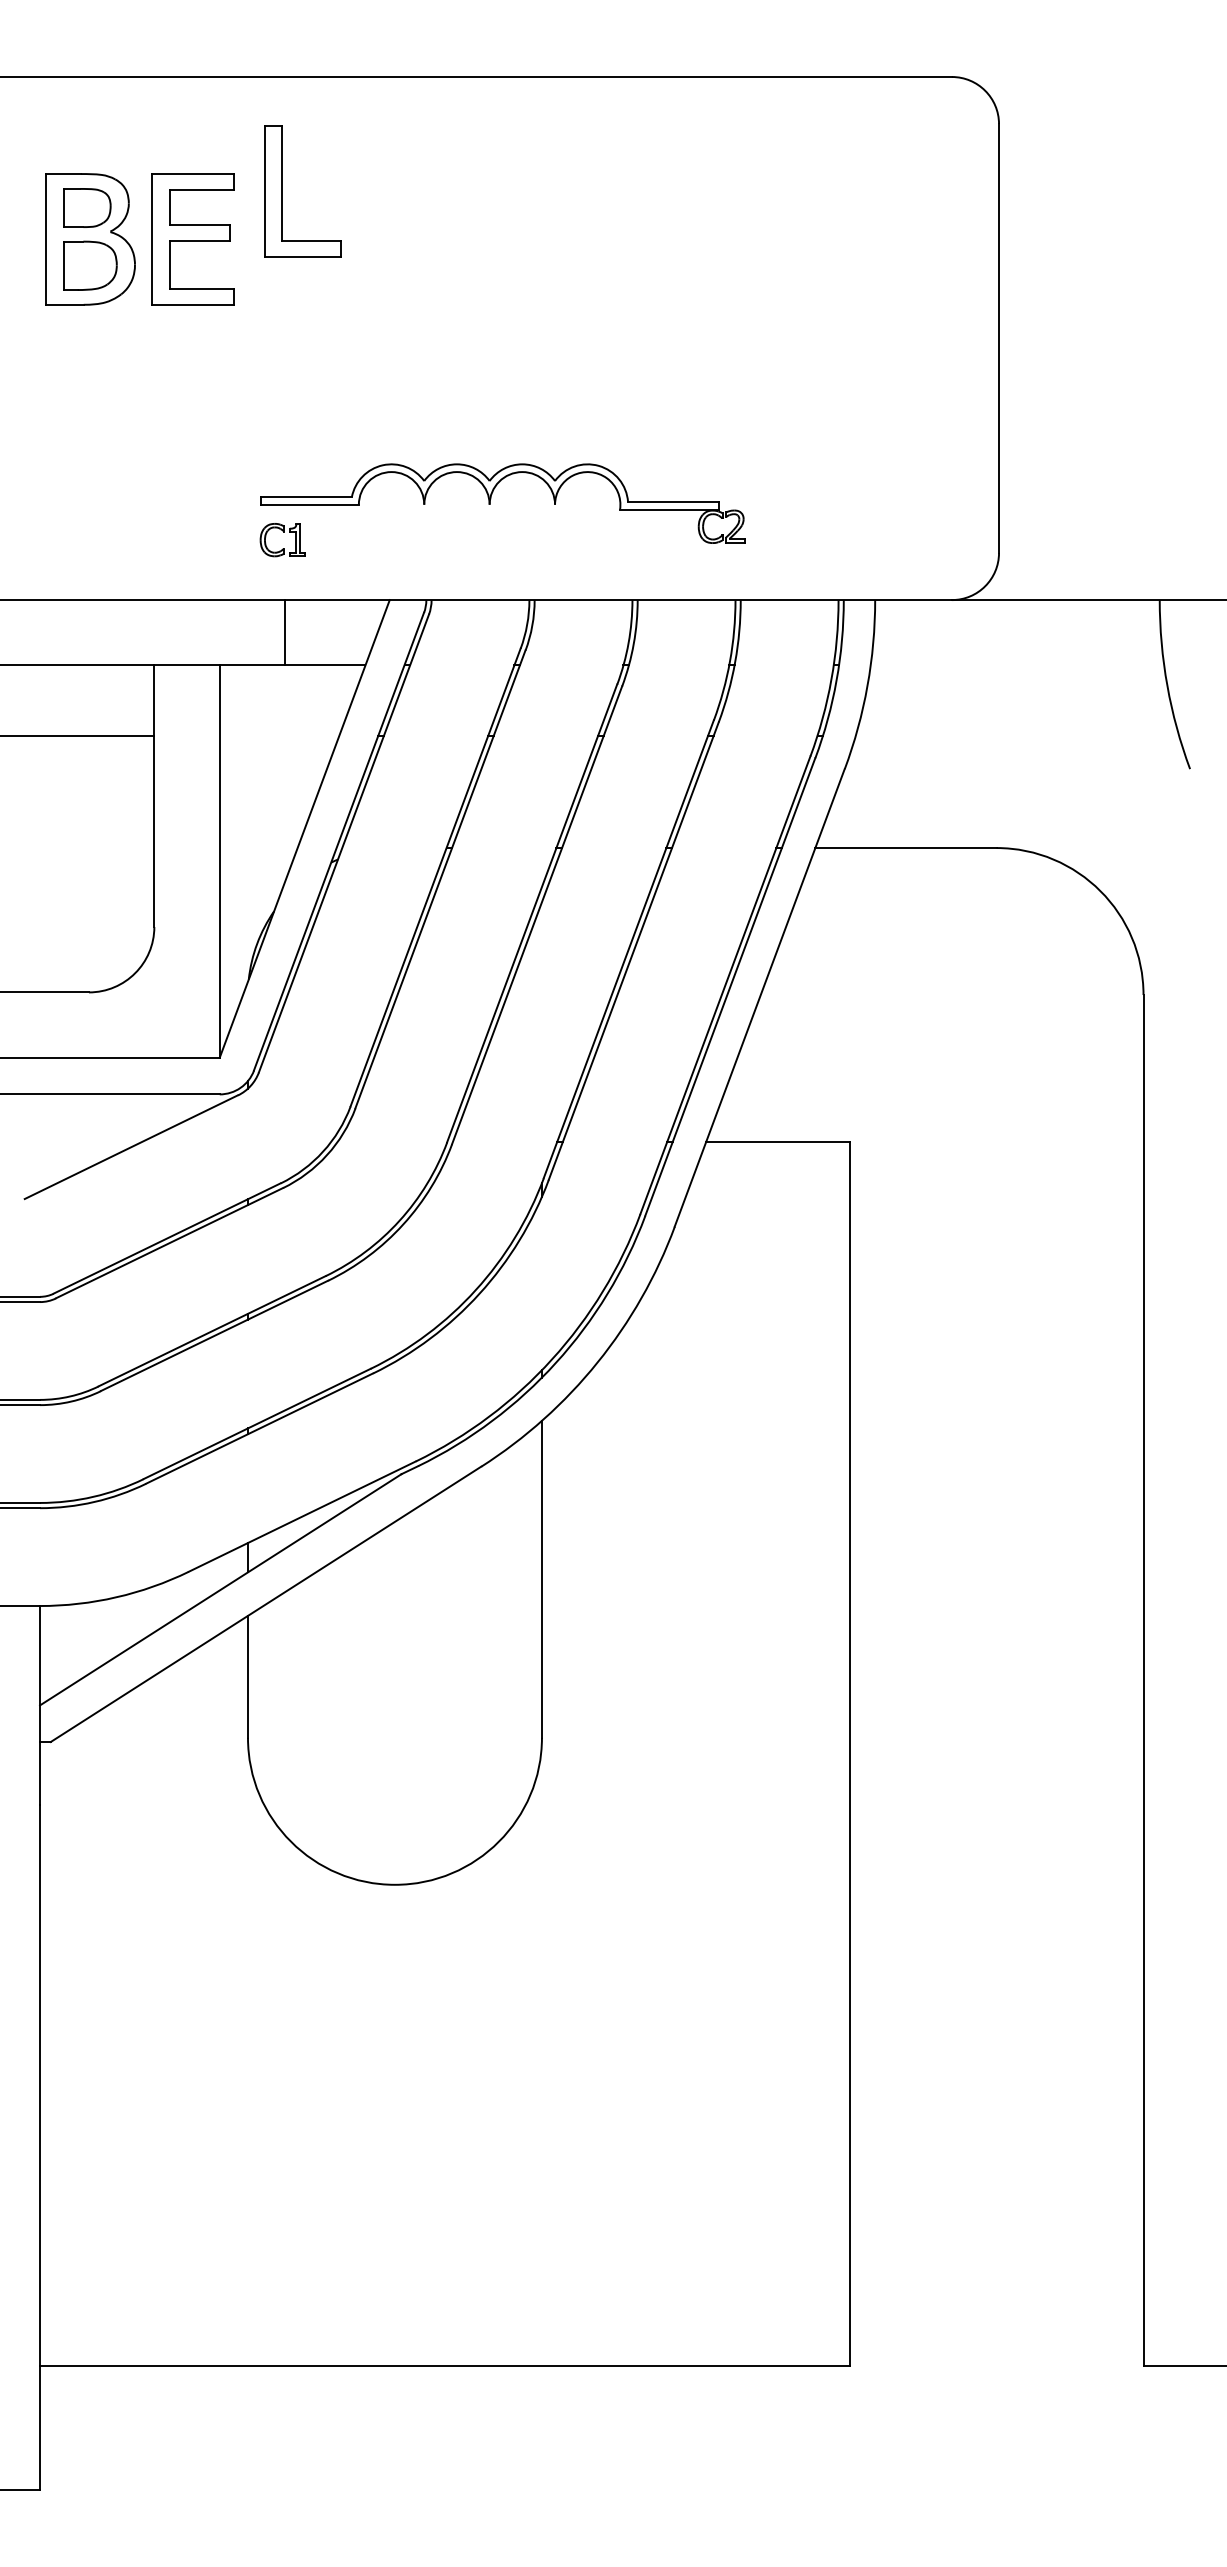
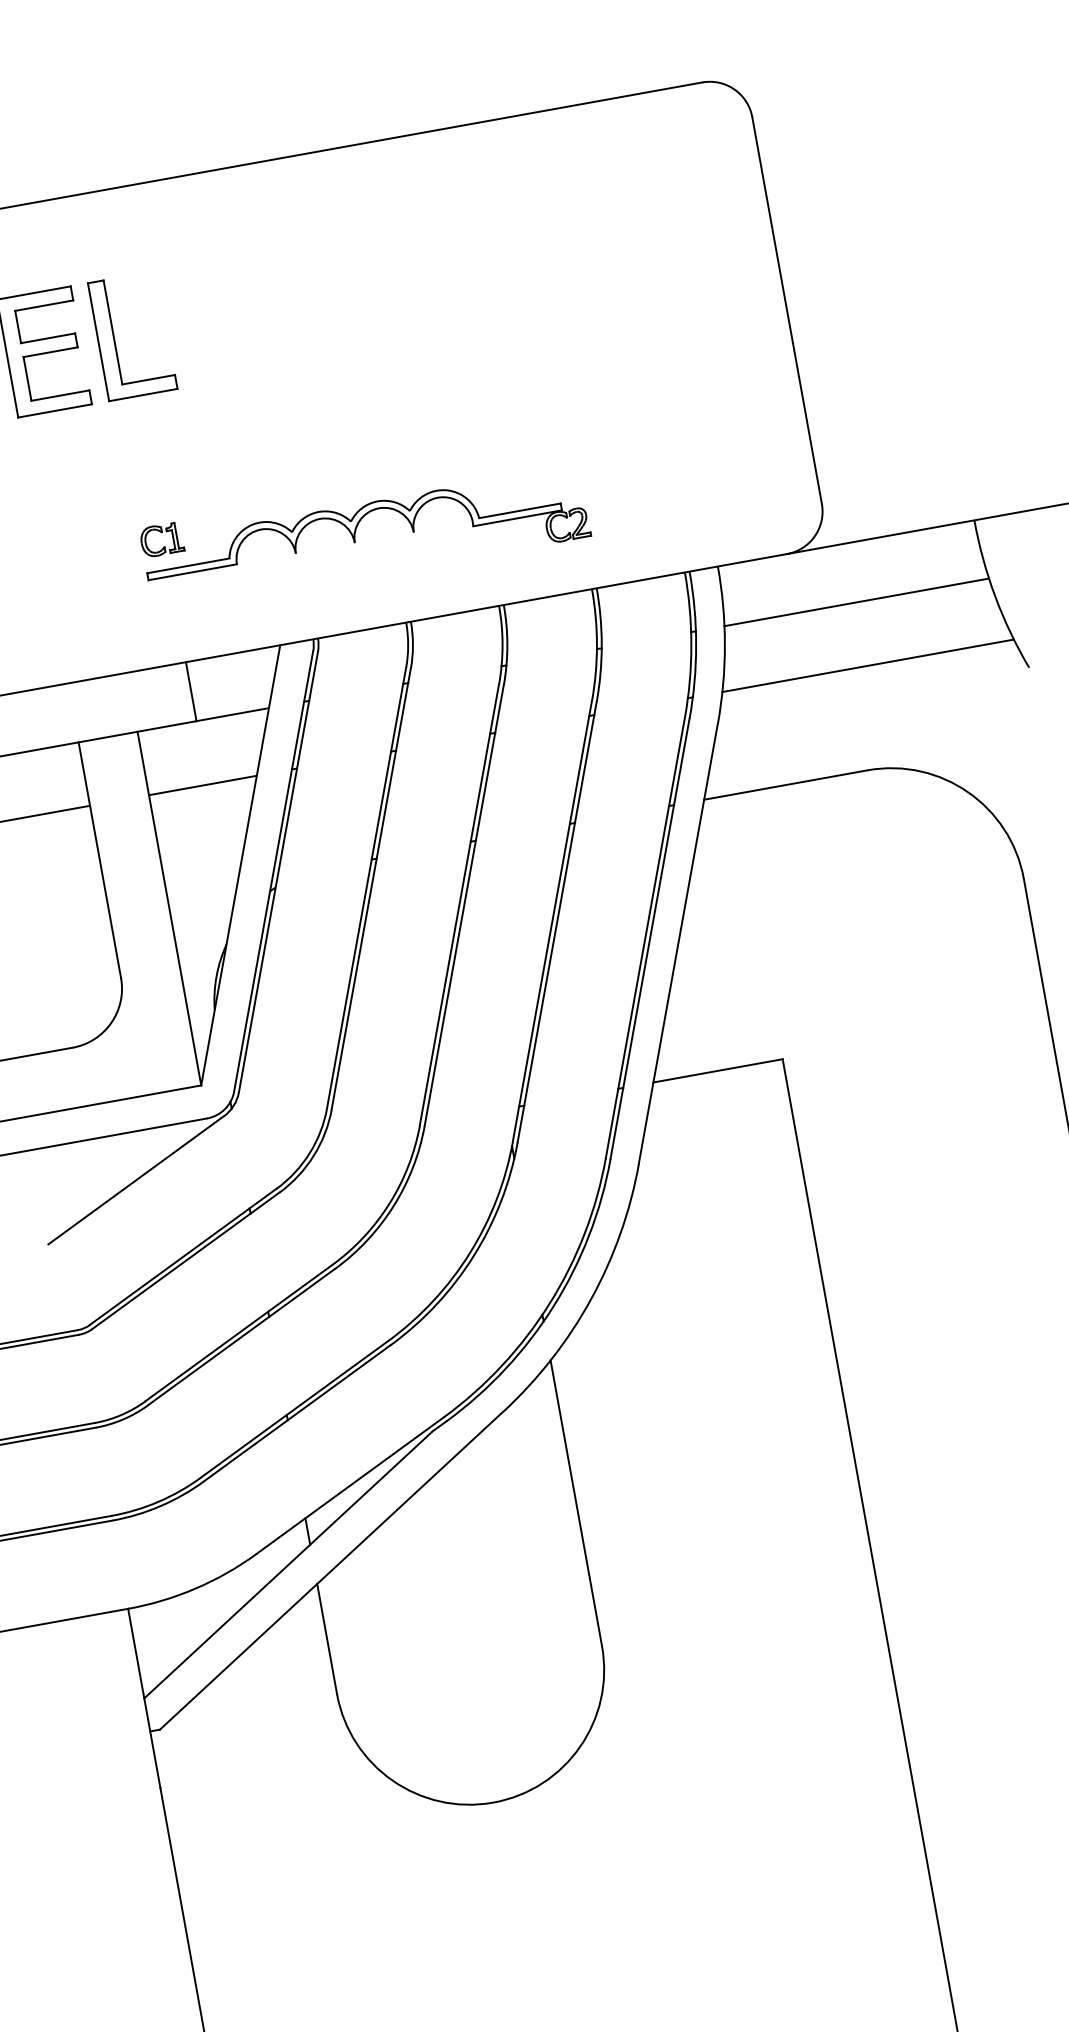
part: (282, 191) -> (114, 339), moved
part: (282, 548) -> (162, 547), moved
line: (1017, 665) -> (856, 602), added
line: (279, 735) -> (202, 785), added
line: (1017, 735) -> (868, 665), added

